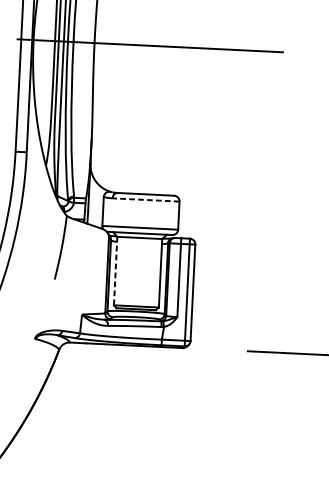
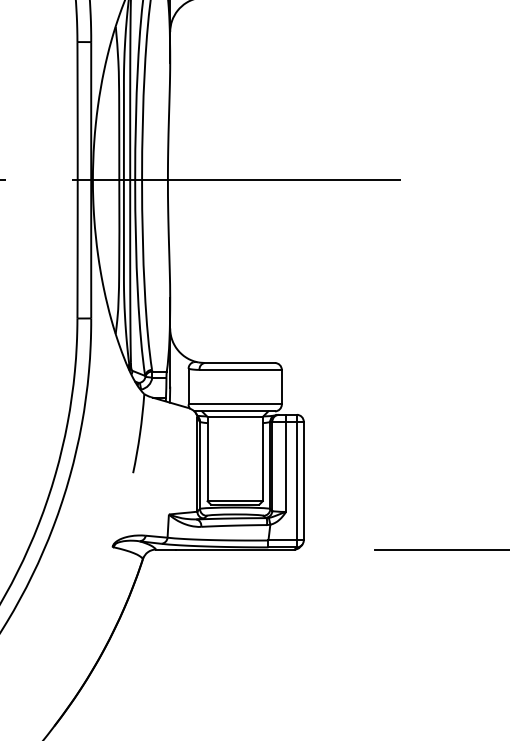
line: (145, 199) -> (240, 369), dashed -> solid
line: (115, 271) -> (207, 459), dashed -> solid

